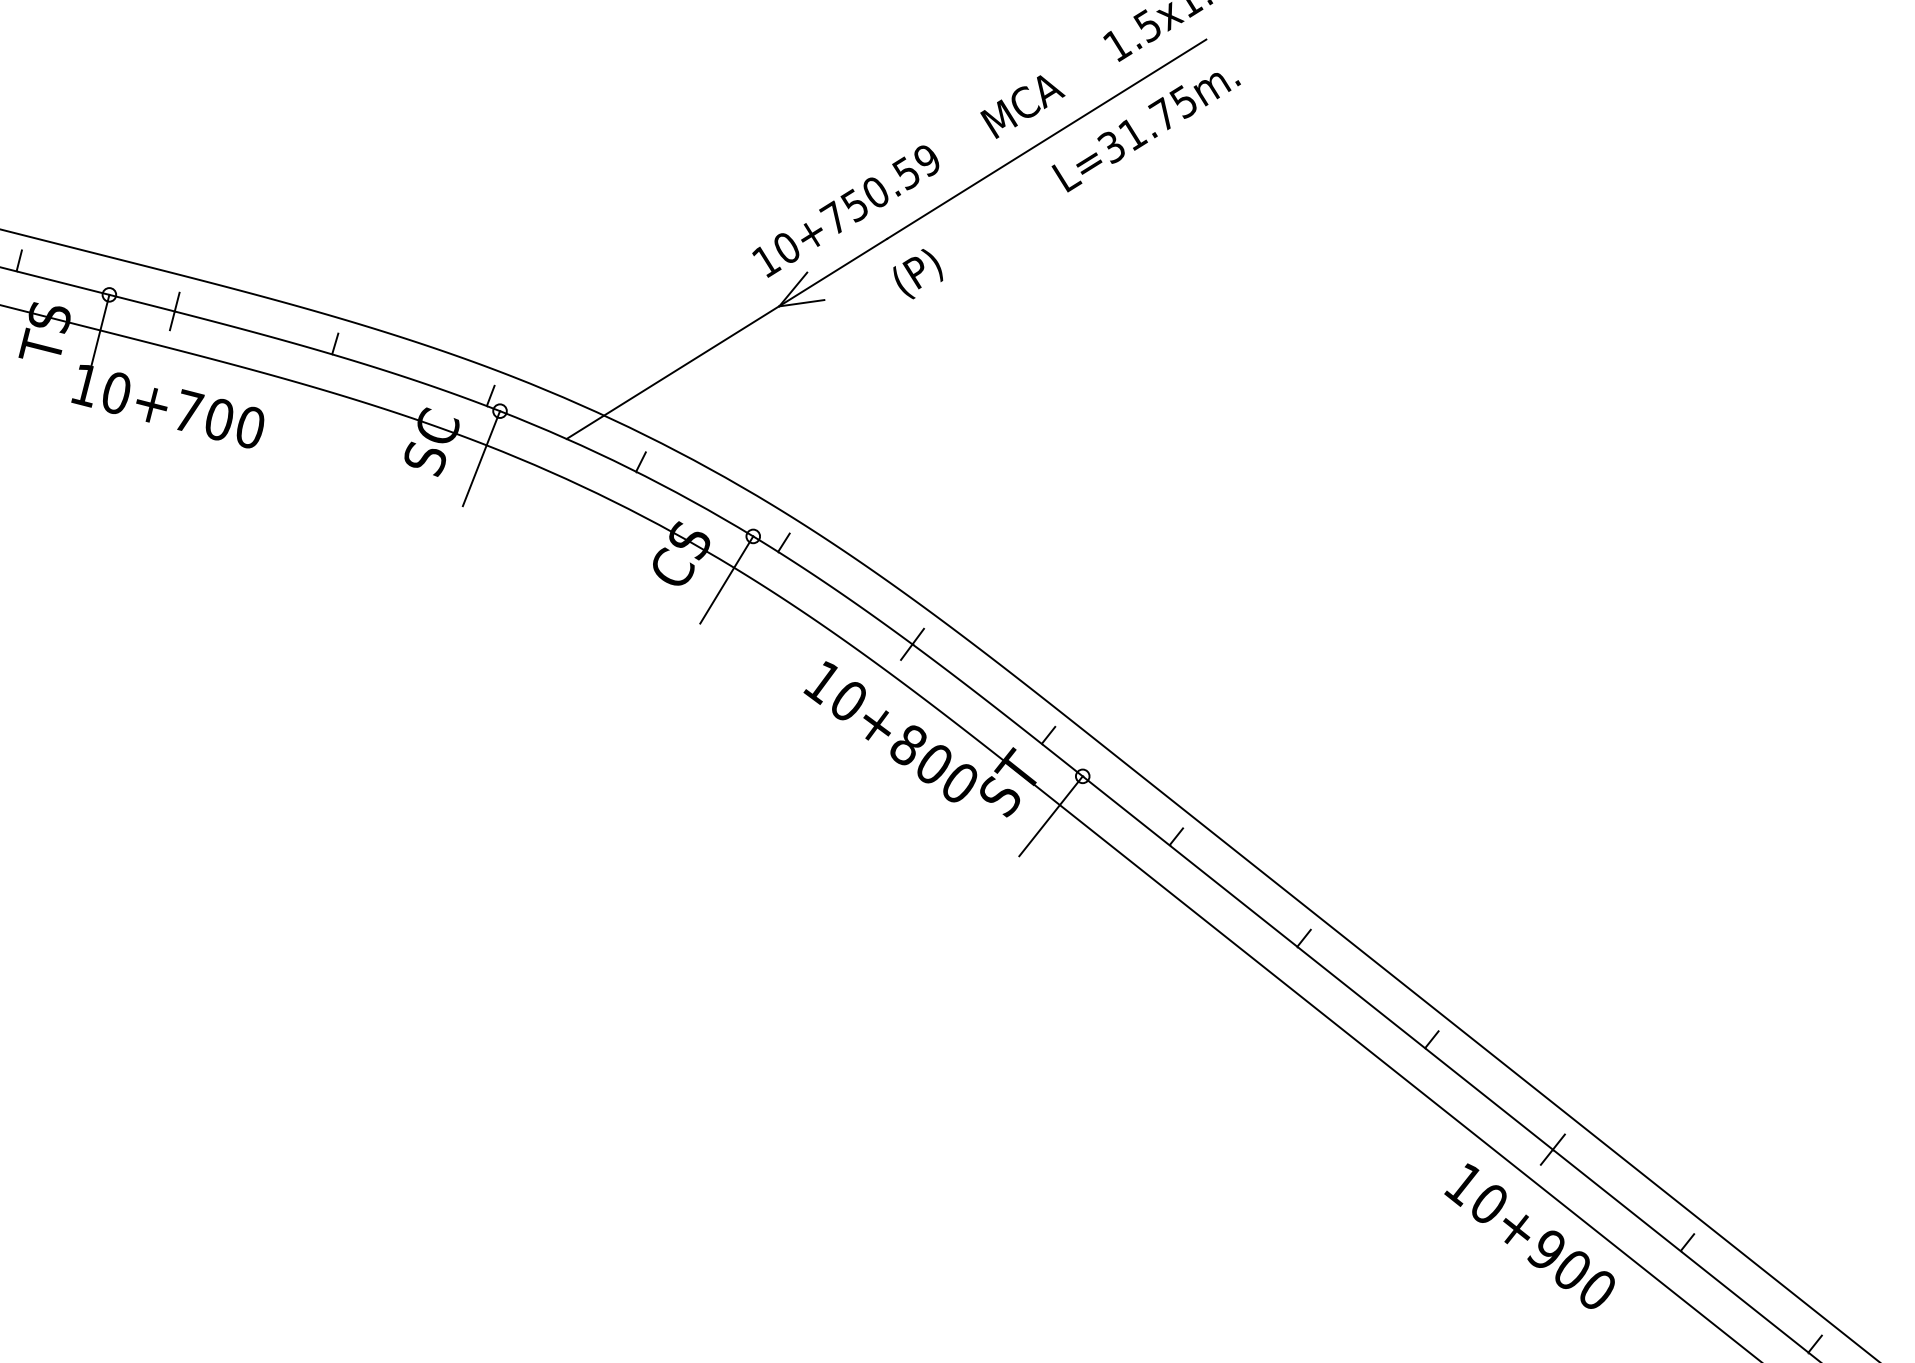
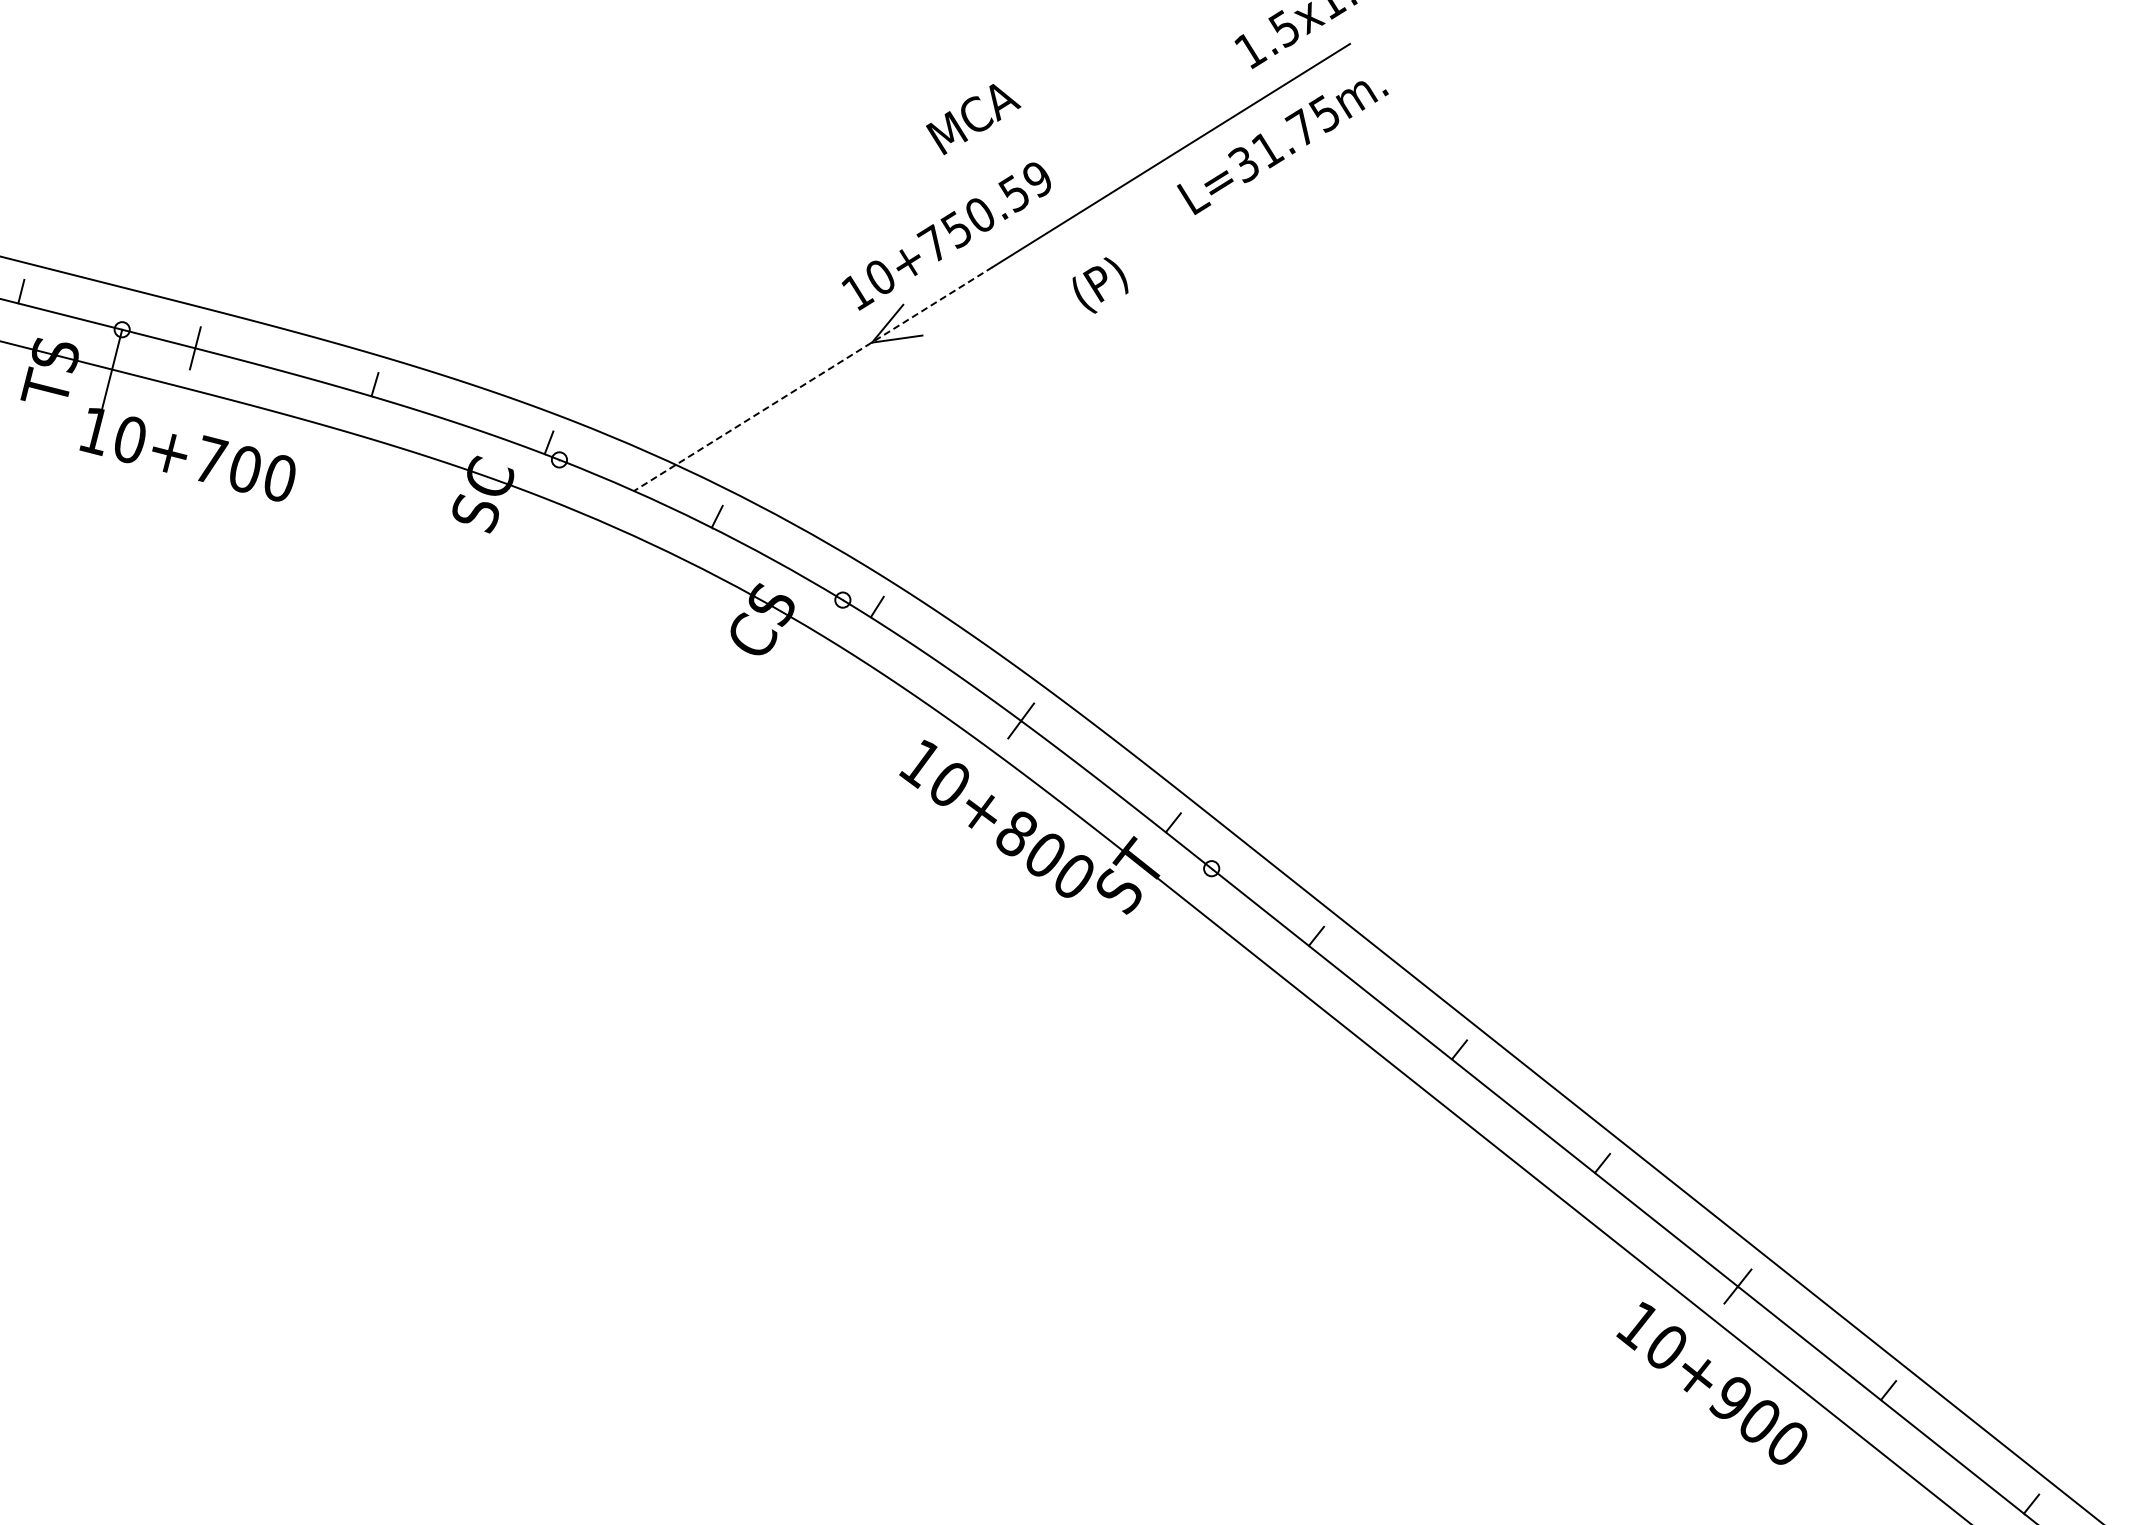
text: (1022, 107) -> (973, 119), moved
text: (918, 274) -> (1100, 285), moved
line: (726, 339) -> (812, 379), solid -> dashed
line: (481, 458) -> (538, 512), removed
line: (726, 579) -> (812, 648), removed
line: (1050, 816) -> (1175, 913), removed

